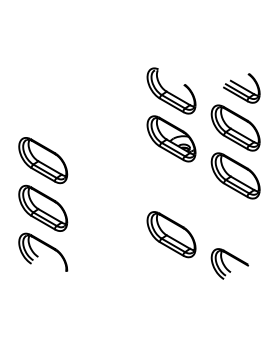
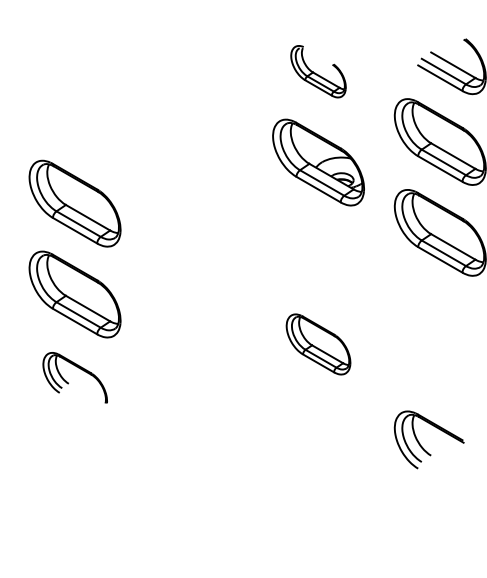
part: (171, 90) -> (318, 70), size x0.6
part: (171, 234) -> (318, 343), size x0.7
part: (43, 251) -> (75, 376), size x0.7
part: (229, 263) -> (428, 438), moved

